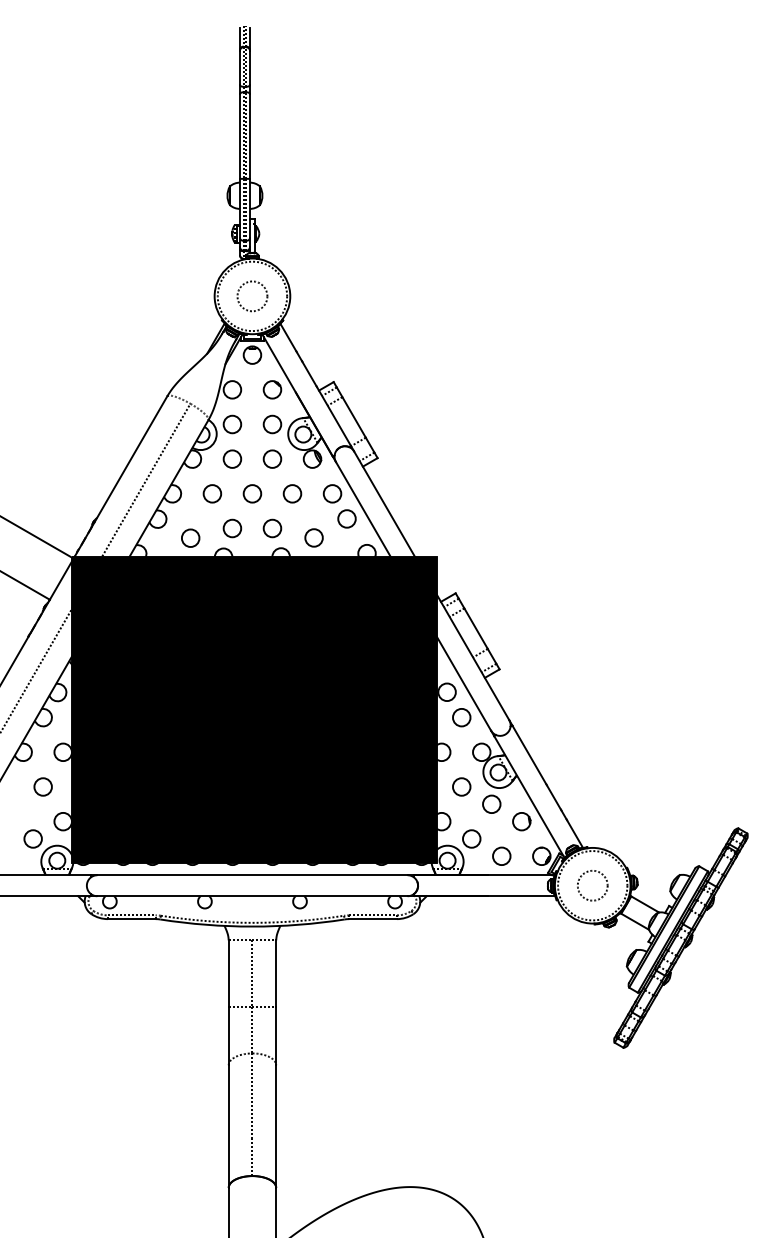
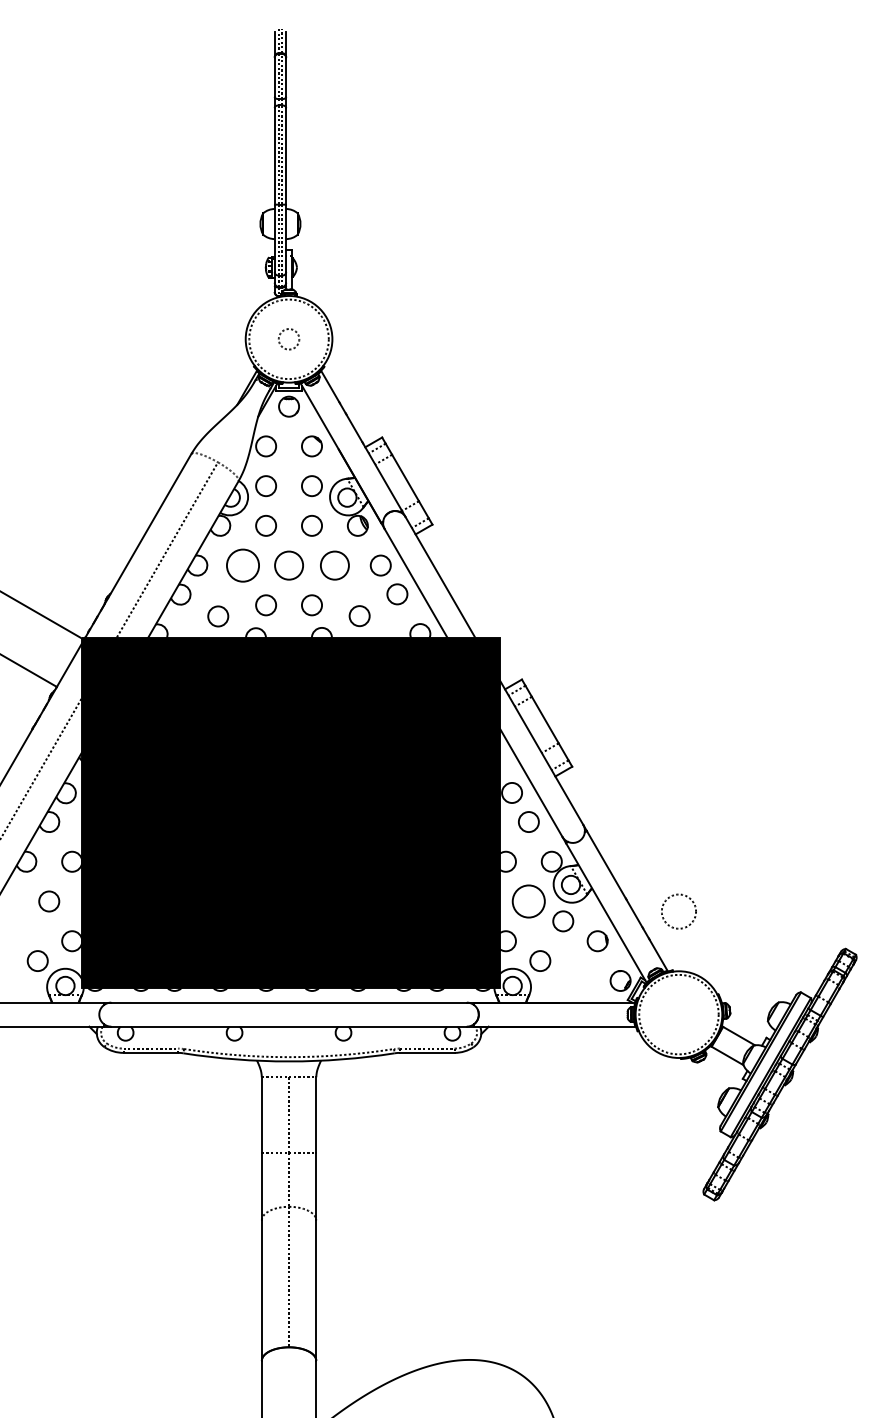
circle: (251, 296) -> (288, 339), size x0.6
circle: (212, 493) -> (243, 565), size x1.6
circle: (251, 493) -> (288, 565), size x1.4
circle: (292, 493) -> (334, 565), size x1.4
circle: (461, 786) -> (528, 901), size x1.6
circle: (501, 855) -> (574, 980), removed
circle: (592, 885) -> (678, 911), moved

